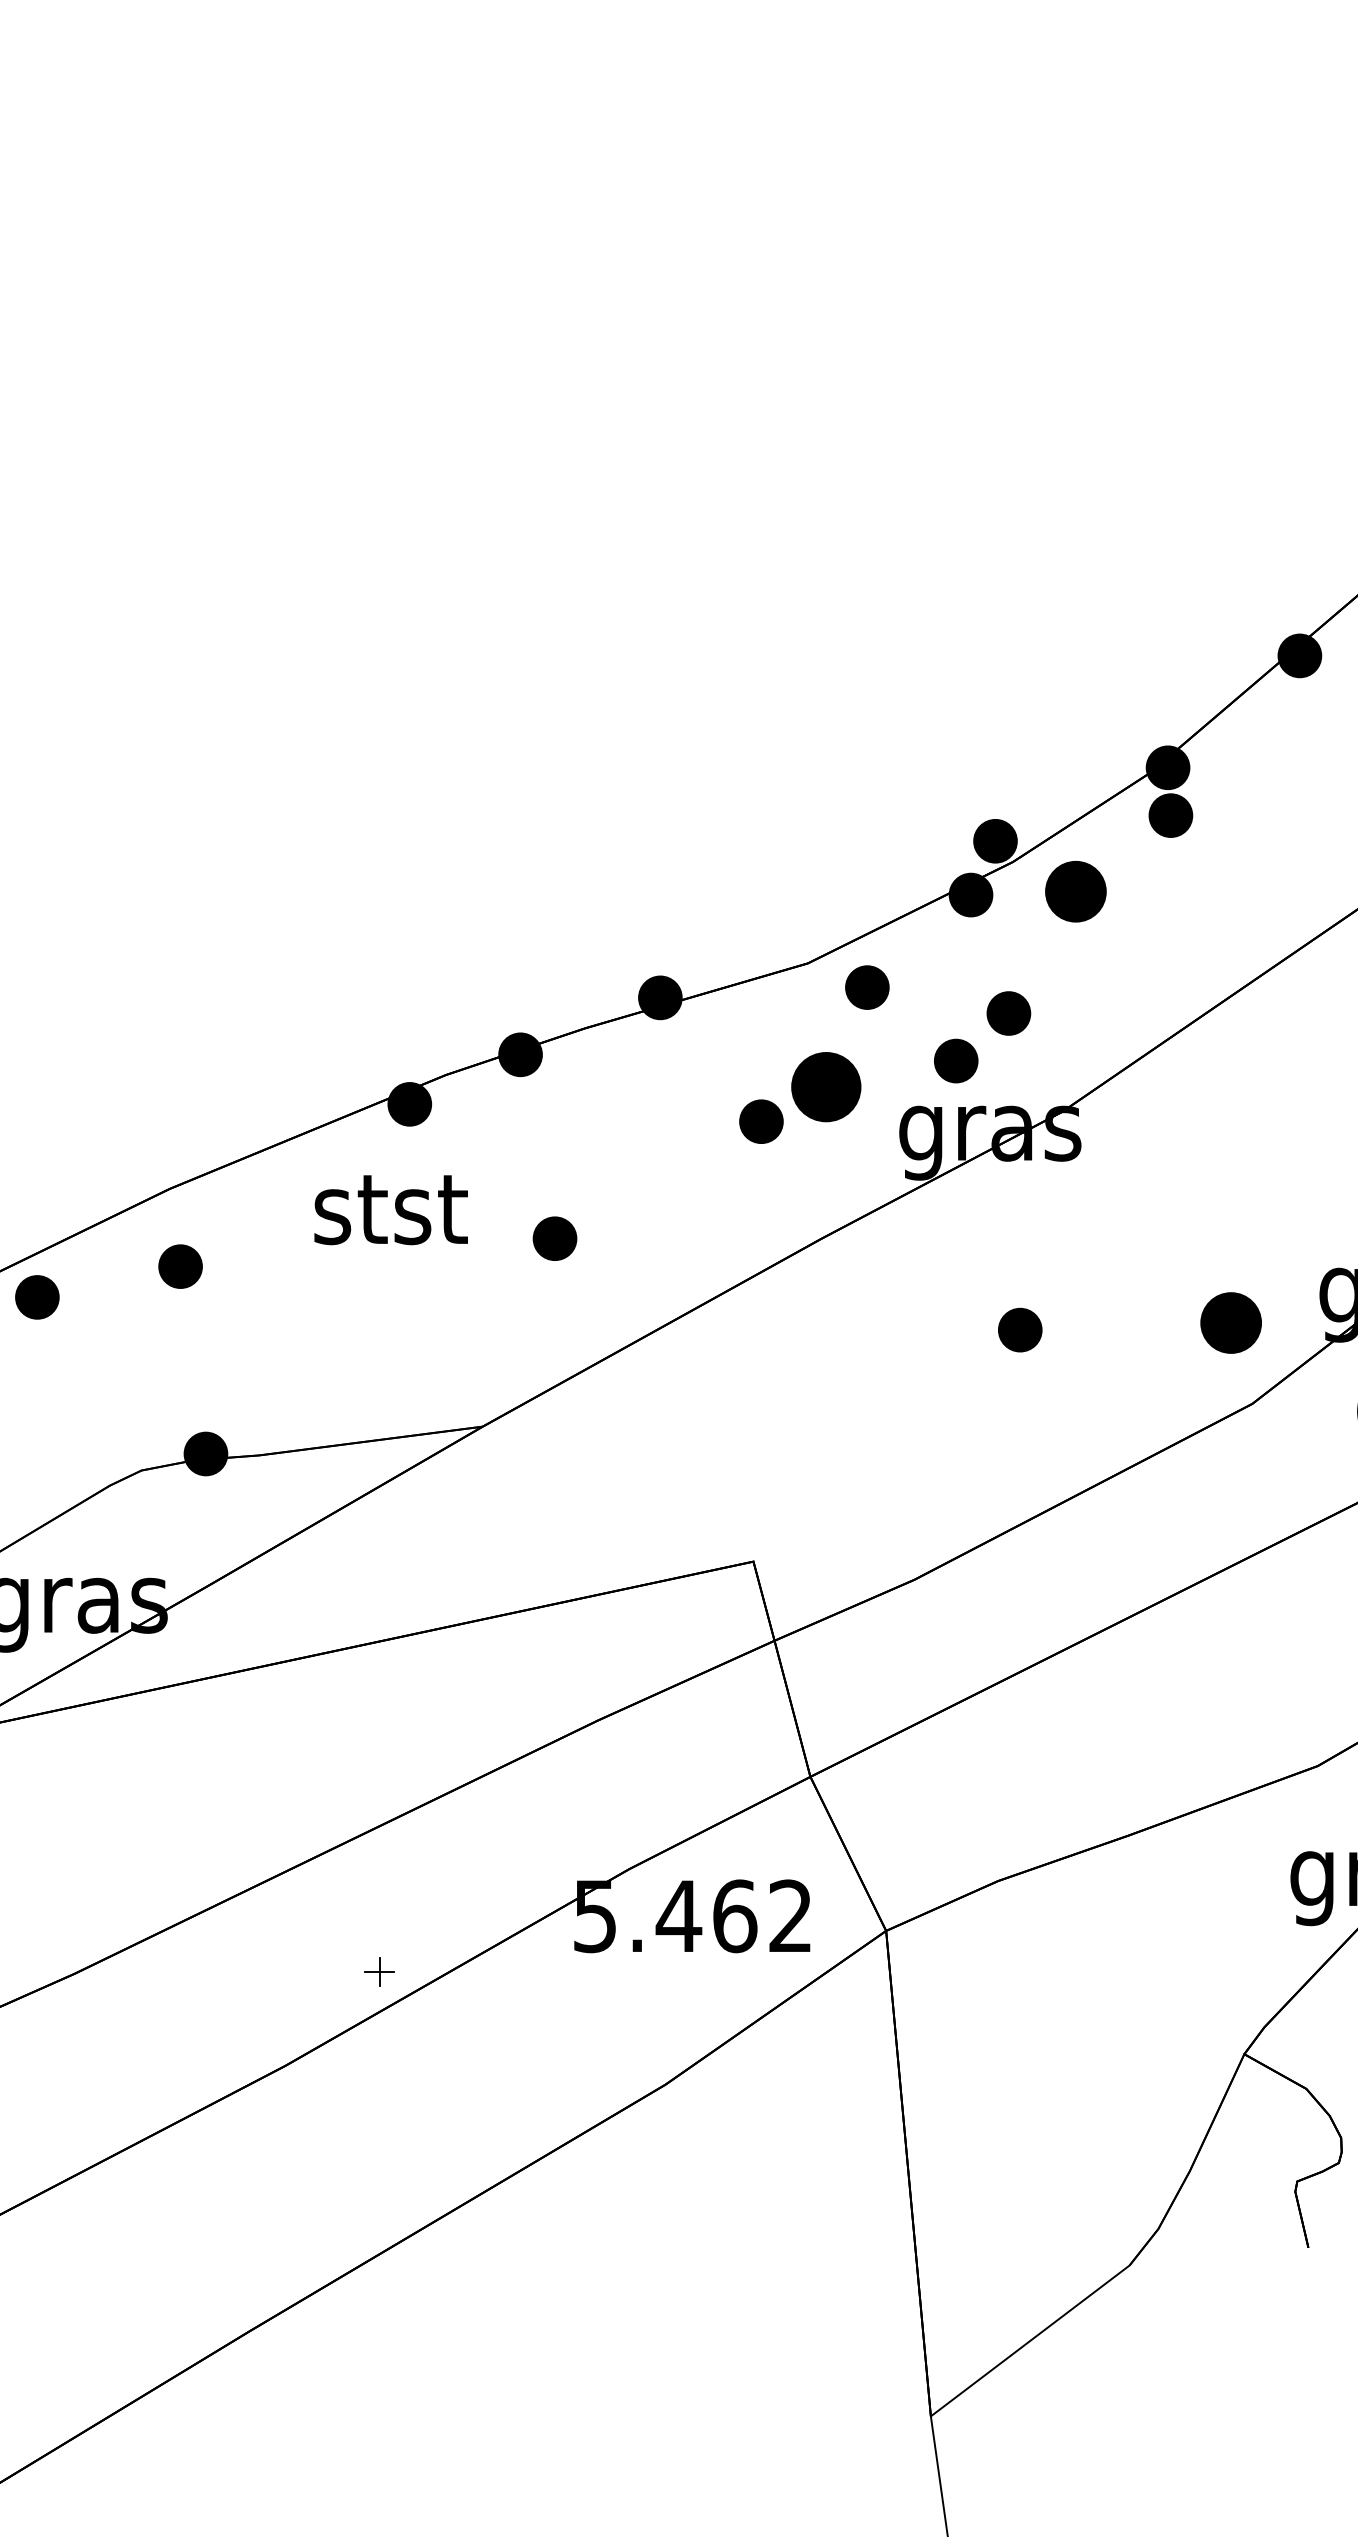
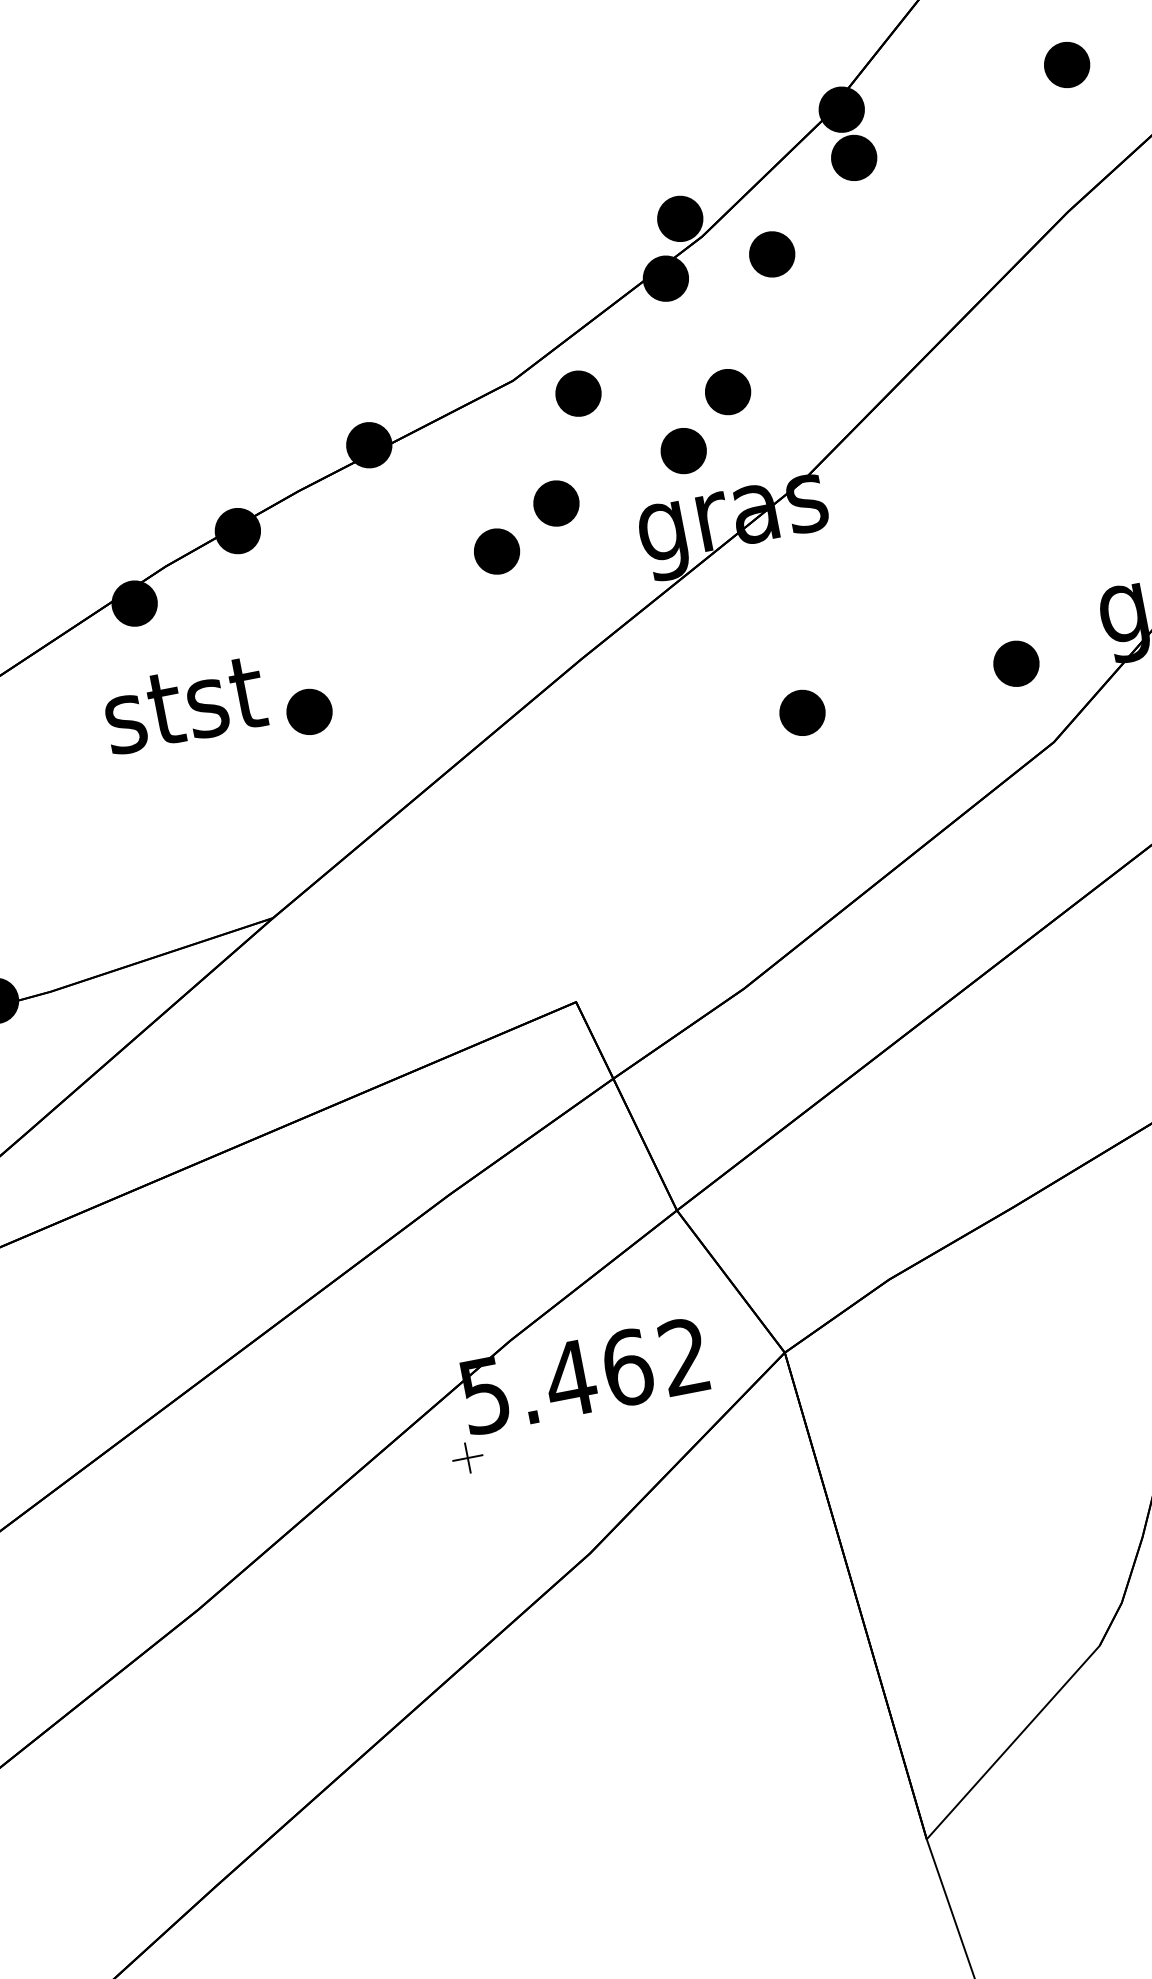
part: (1075, 891) -> (771, 254), size x0.71
part: (826, 1087) -> (556, 503), size x0.62
text: (390, 1210) -> (183, 706), moved
part: (1231, 1322) -> (1016, 663), size x0.71
part: (379, 1971) -> (467, 1457), moved

